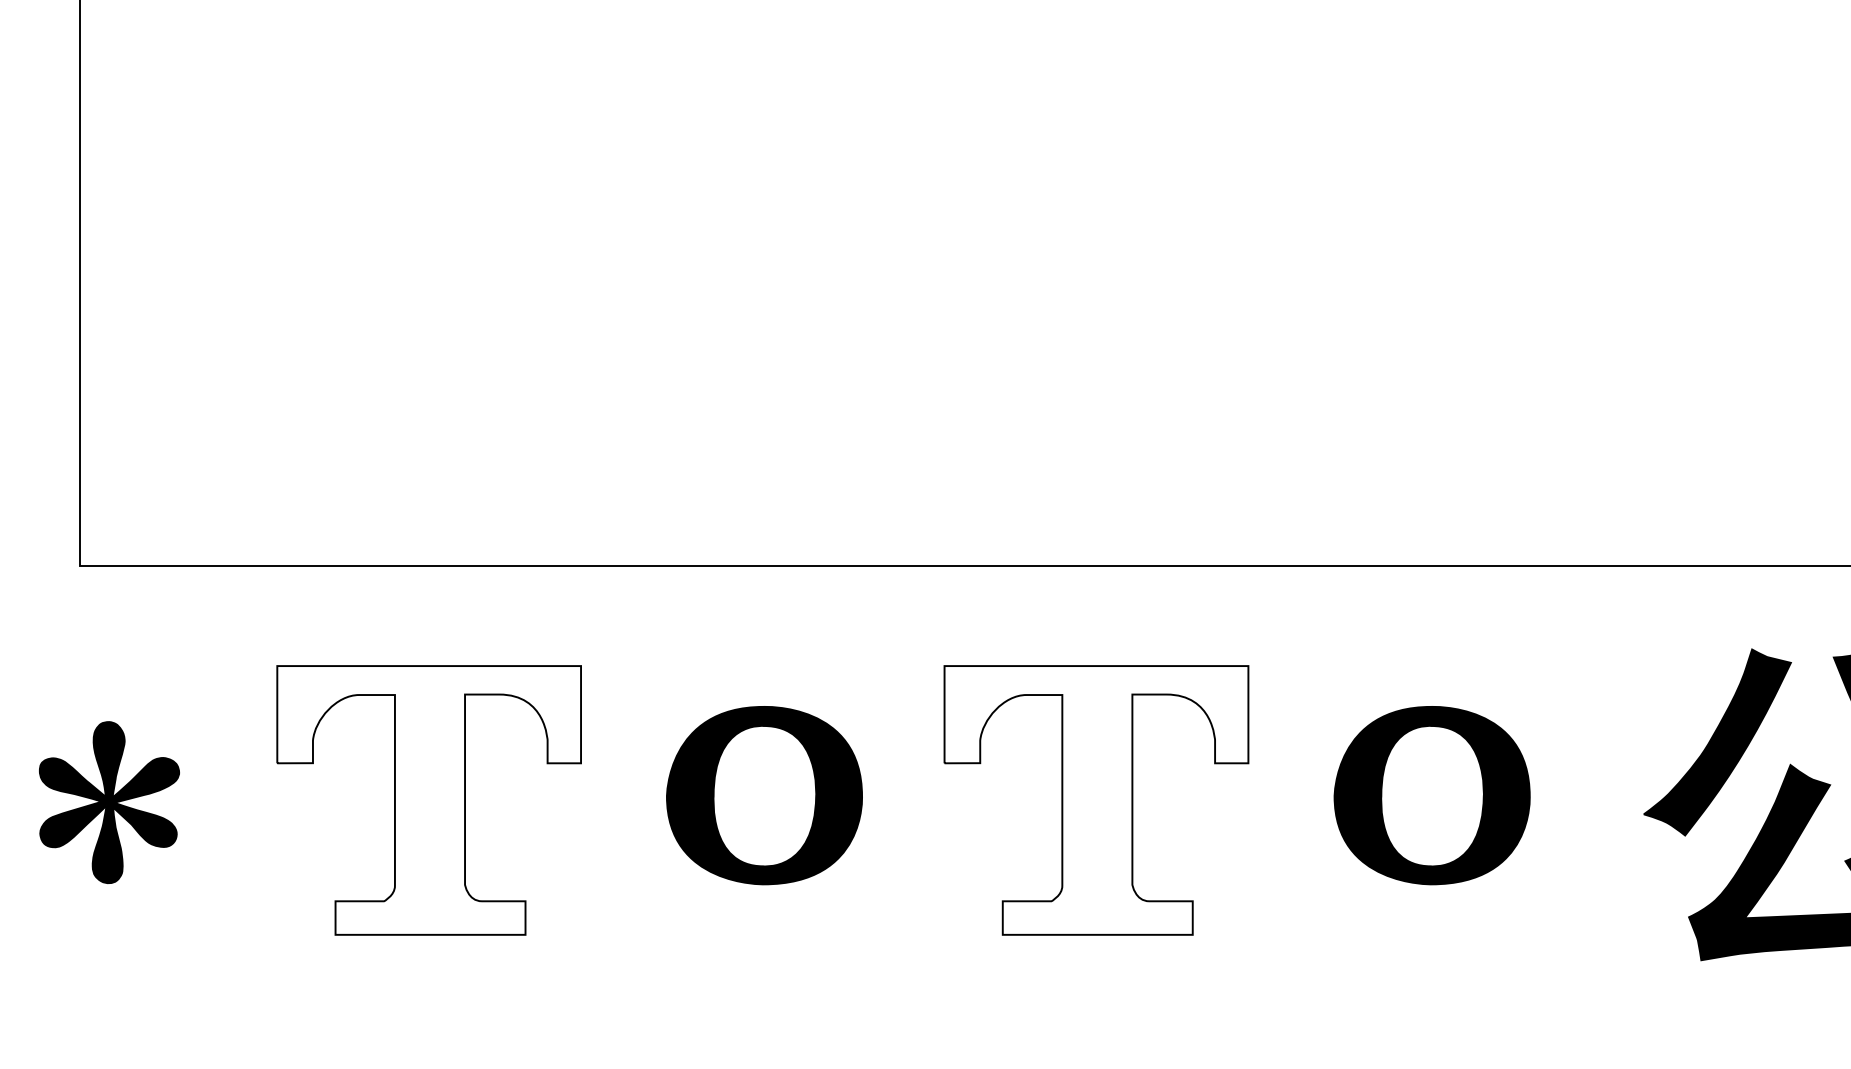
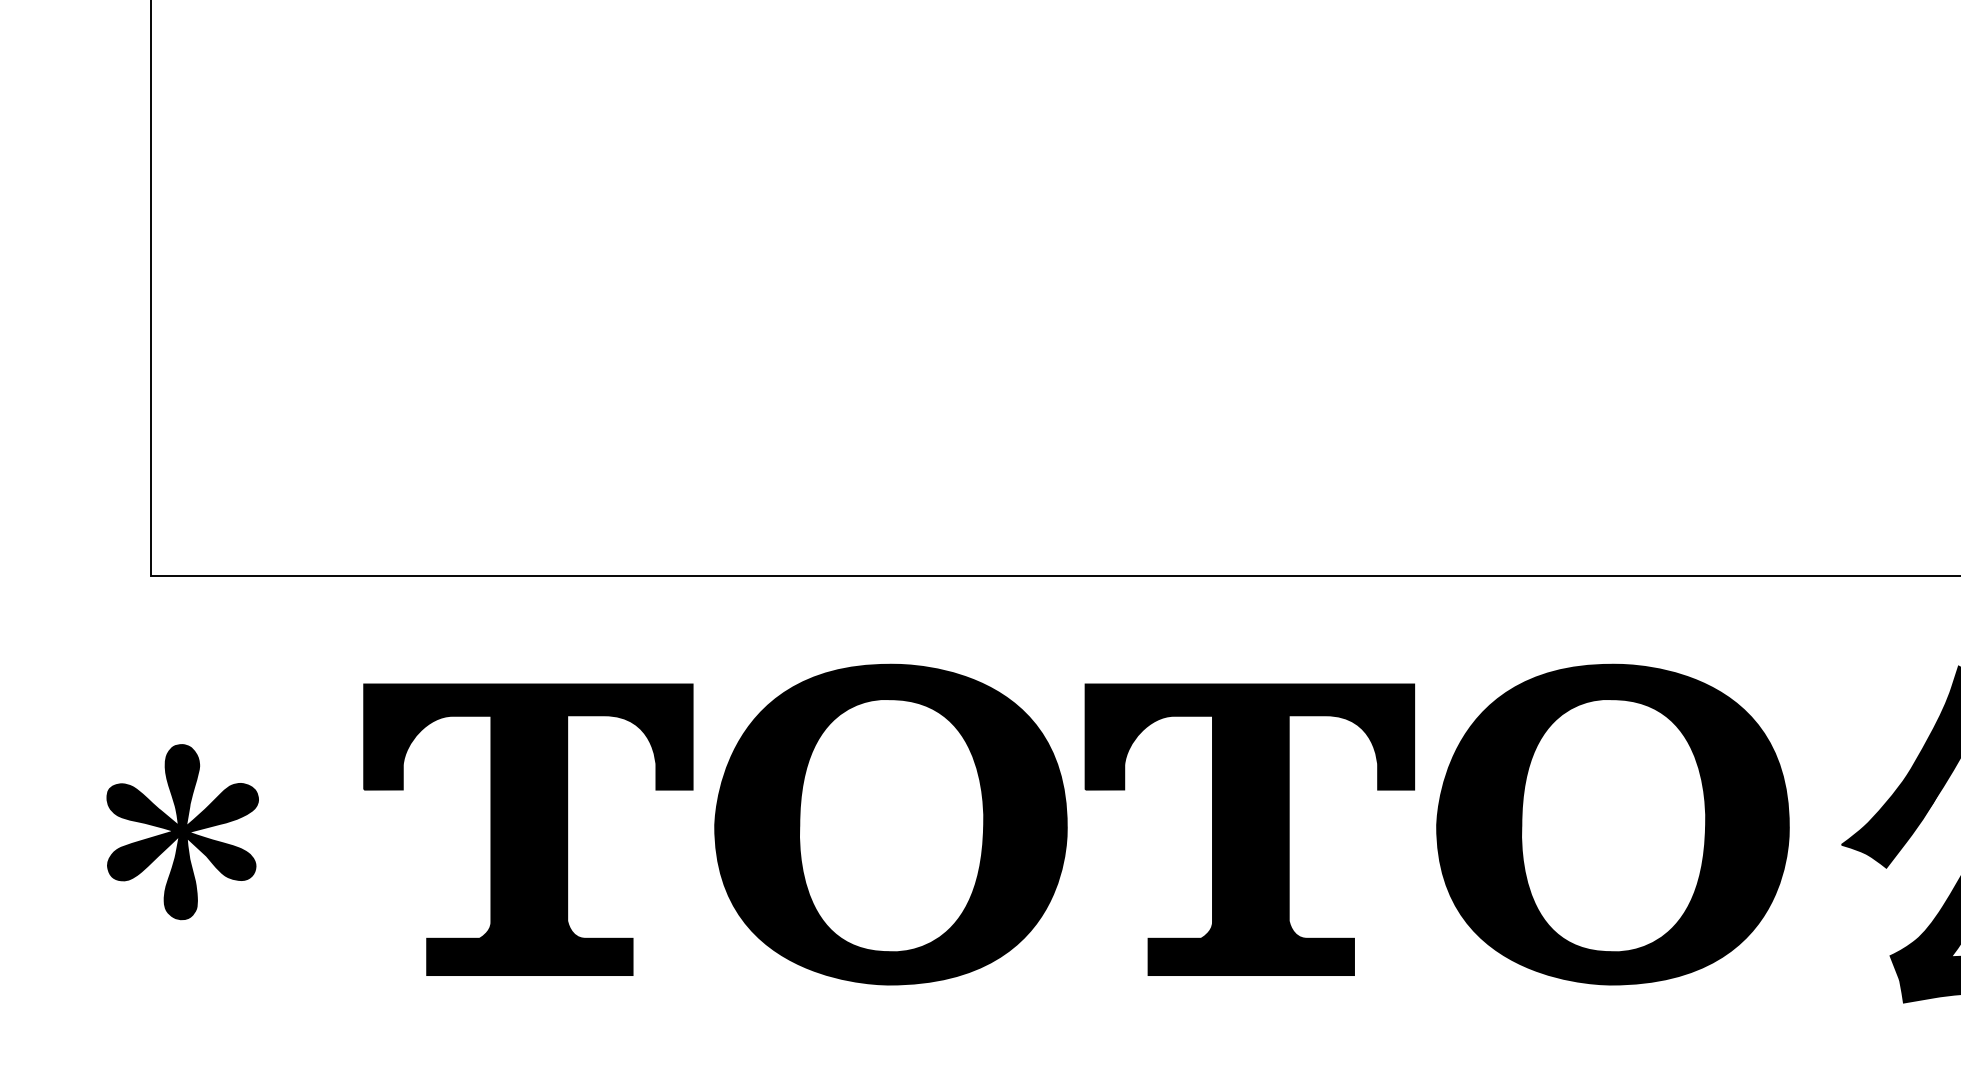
part: (764, 795) -> (890, 824), size x1.67
part: (1431, 795) -> (1612, 824), size x1.67
fill: (429, 800) -> (528, 829), added
fill: (1096, 800) -> (1249, 829), added

